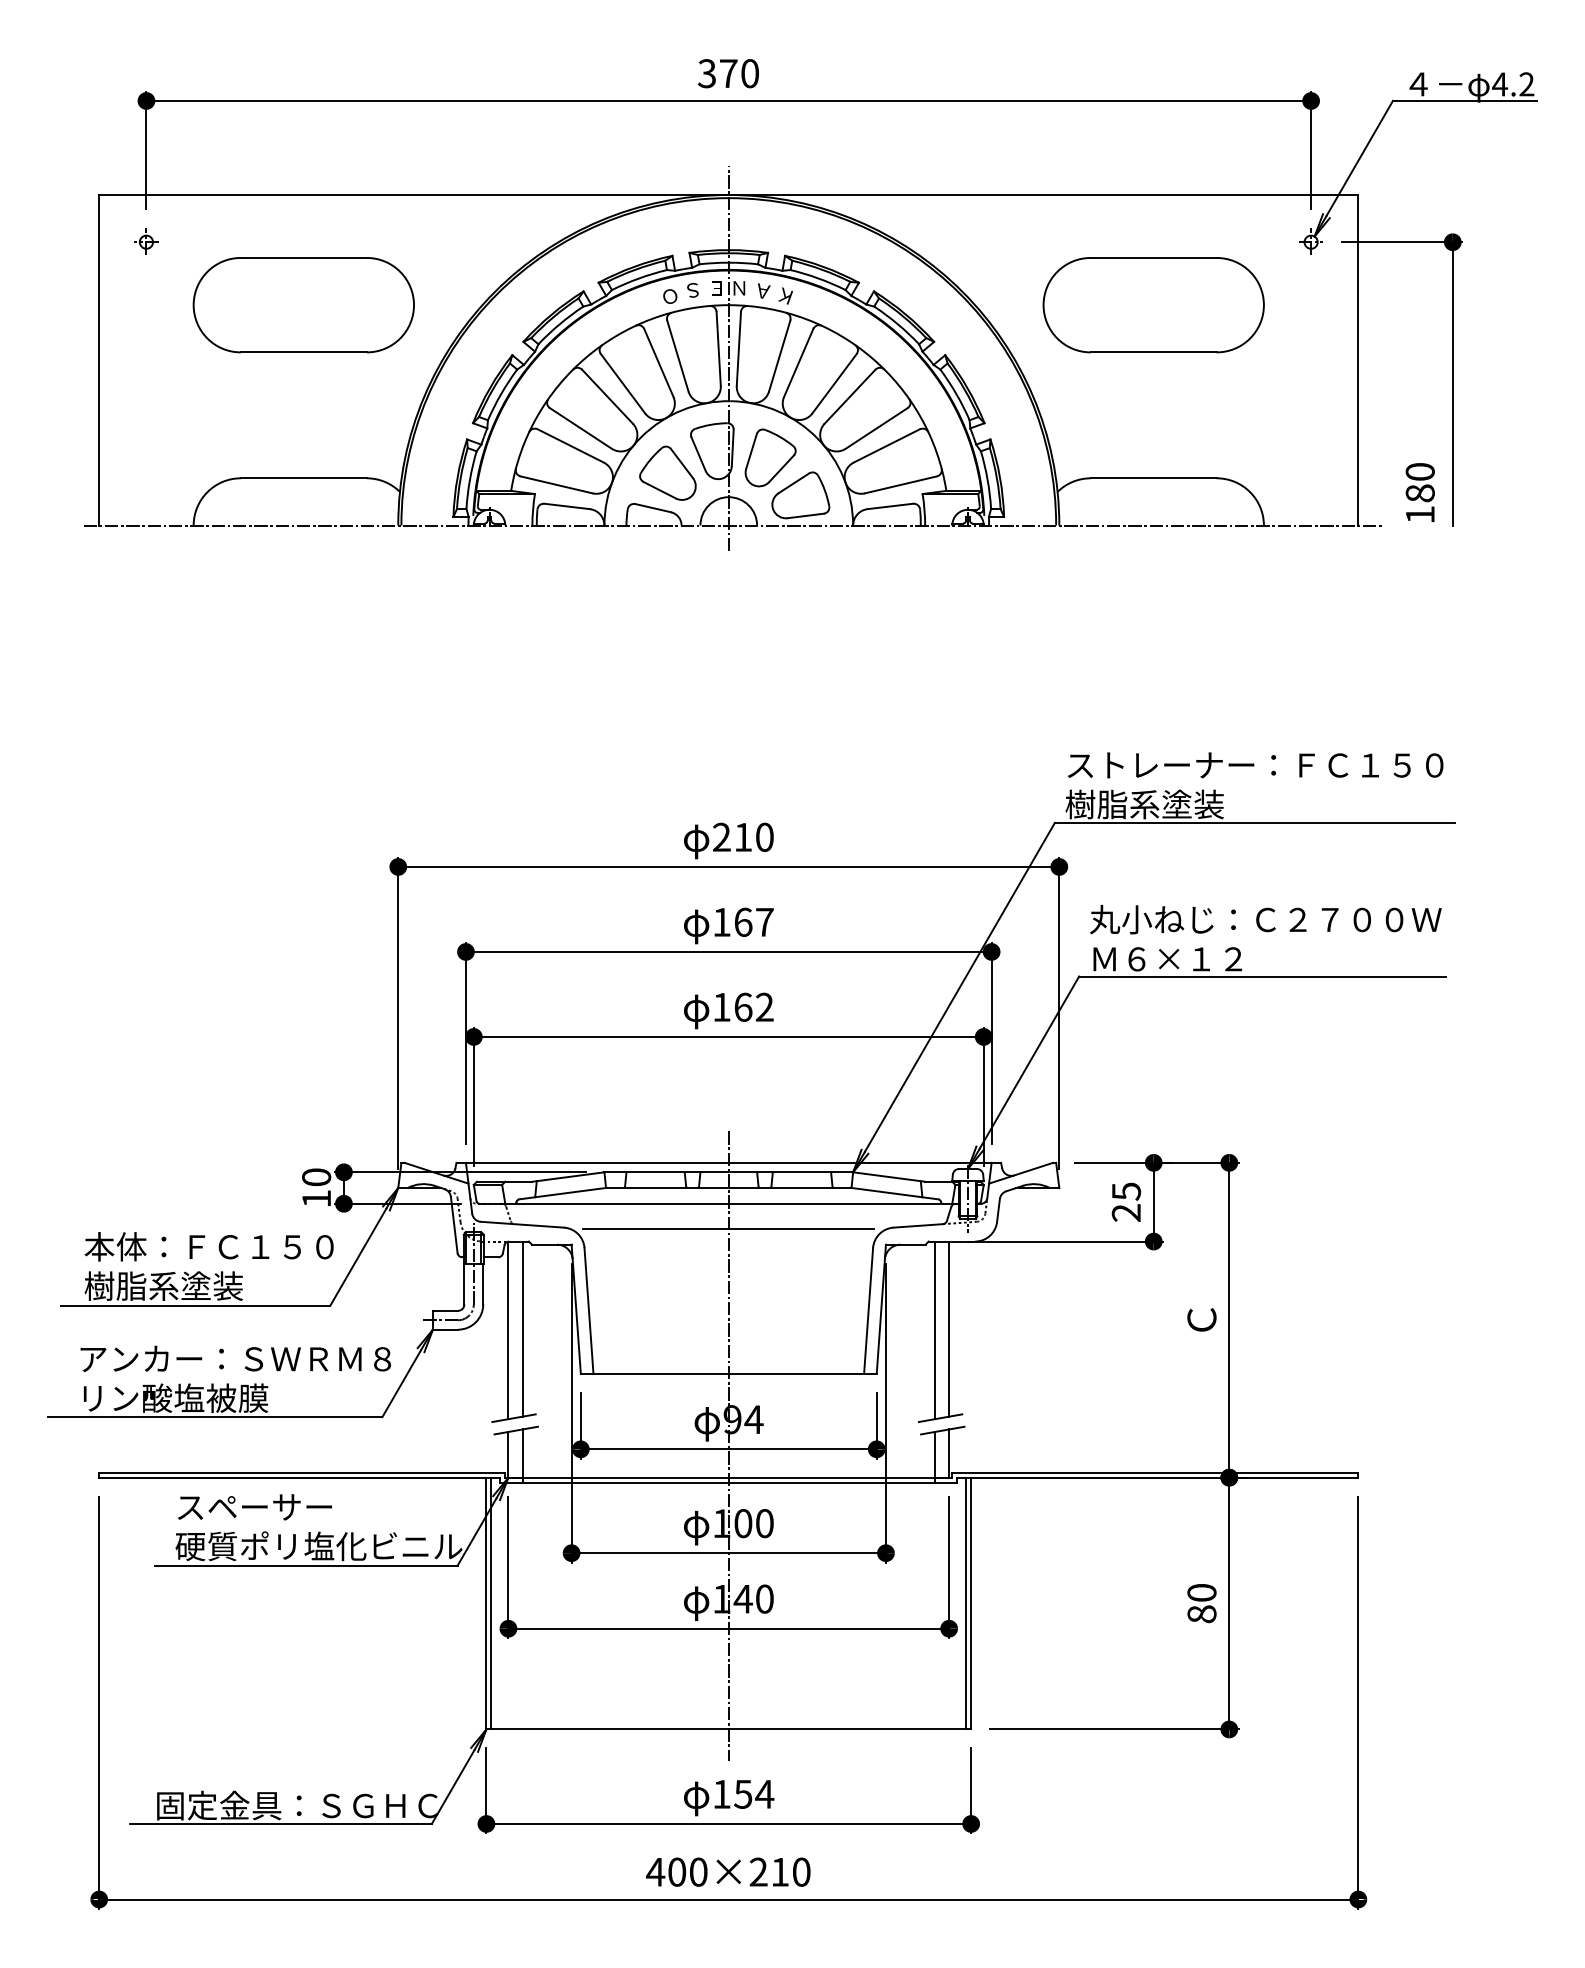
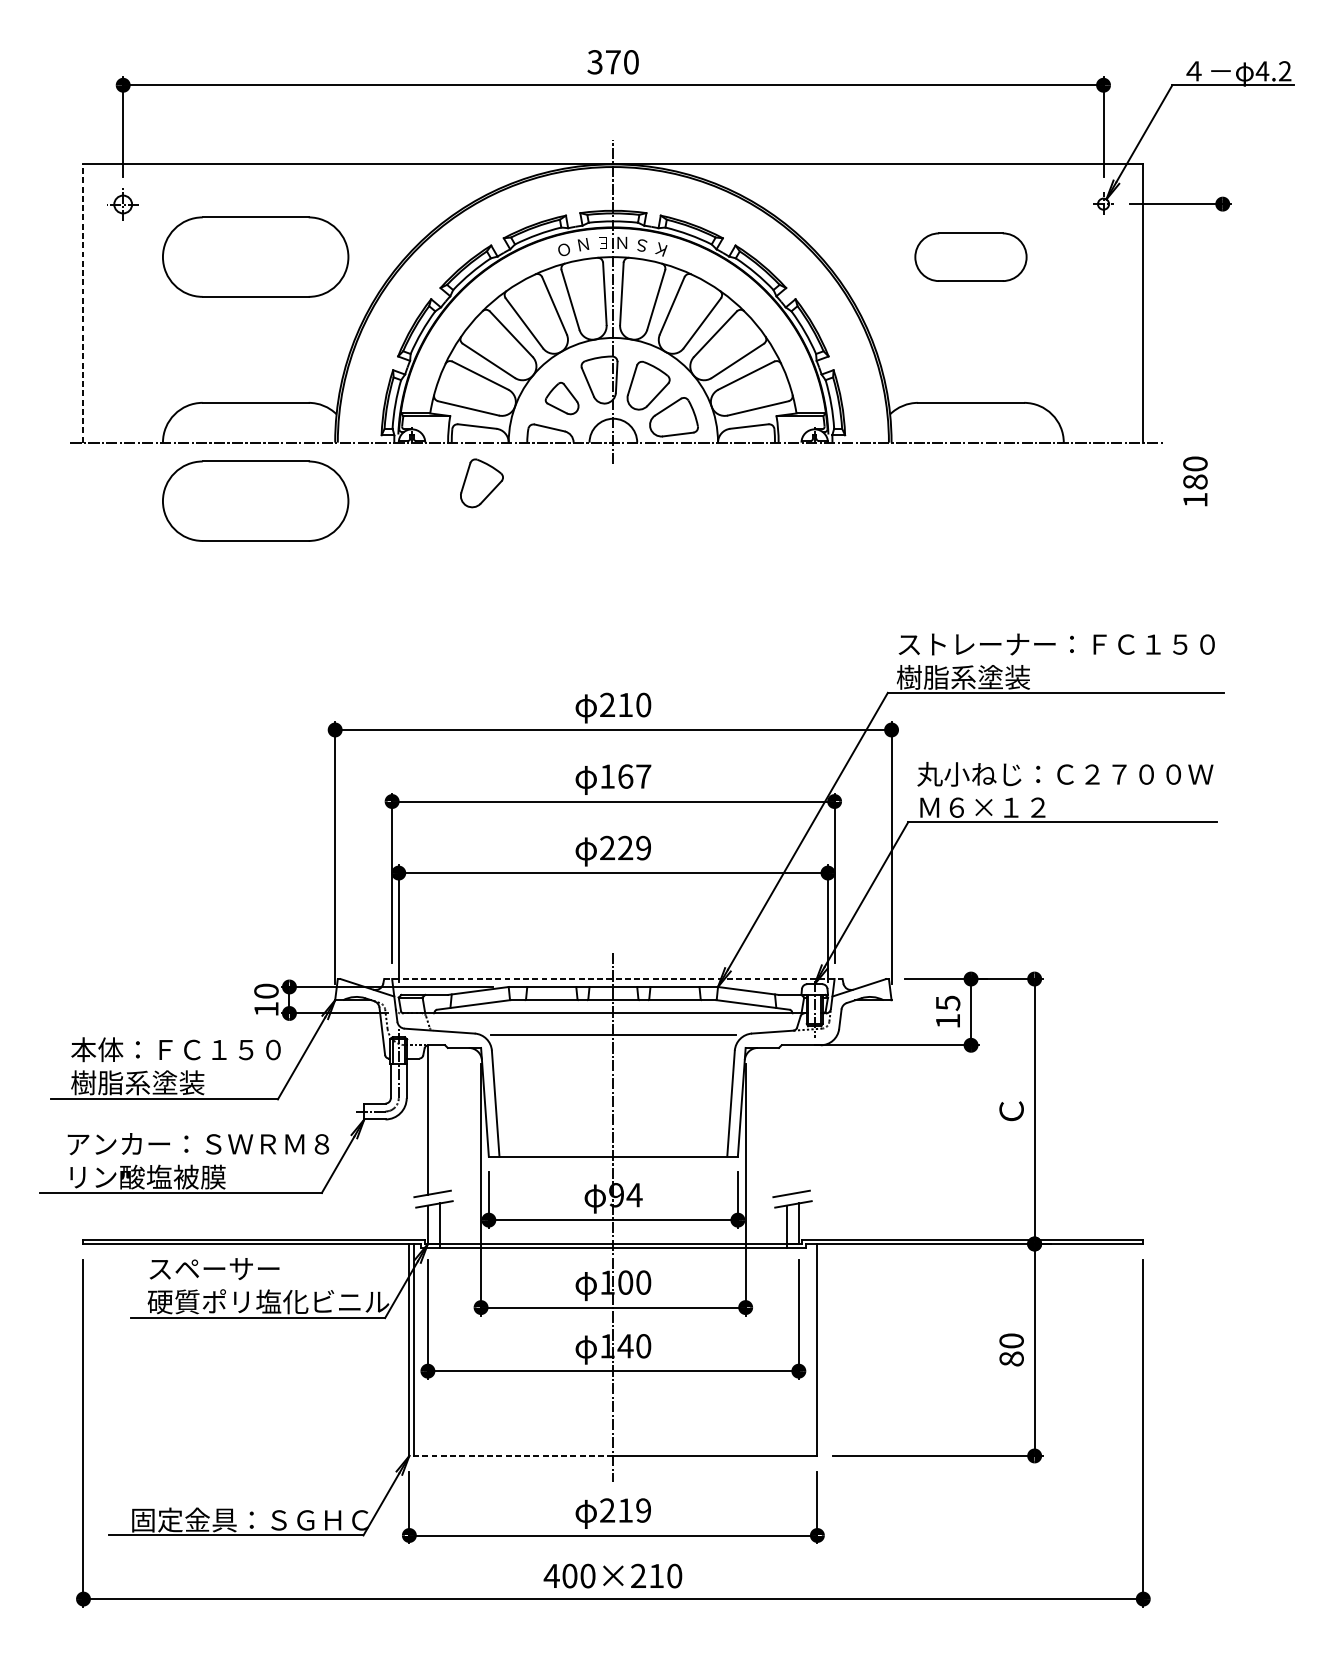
part: (146, 241) -> (123, 203), size x1.6
text: (693, 290) -> (583, 244), Ｓ -> Ｎ
text: (763, 290) -> (642, 244), Ａ -> Ｓ
part: (1153, 305) -> (970, 257), size x0.6
line: (99, 359) -> (83, 302), solid -> dashed
line: (1452, 383) -> (1222, 323), removed
part: (667, 472) -> (561, 397), size x0.7
text: (1419, 492) -> (1194, 481), moved
part: (572, 573) -> (481, 482), added
part: (303, 595) -> (255, 501), added
text: (743, 1006) -> (625, 847), 162 -> 229
line: (729, 1162) -> (613, 978), solid -> dashed
text: (1125, 1212) -> (947, 1020), 25 -> 15
line: (522, 1328) -> (439, 1118), removed
line: (949, 1328) -> (799, 1118), removed
line: (934, 1330) -> (786, 1120), removed
line: (966, 1603) -> (813, 1349), removed
line: (607, 1729) -> (511, 1455), solid -> dashed
text: (743, 1793) -> (625, 1509), 154 -> 219

